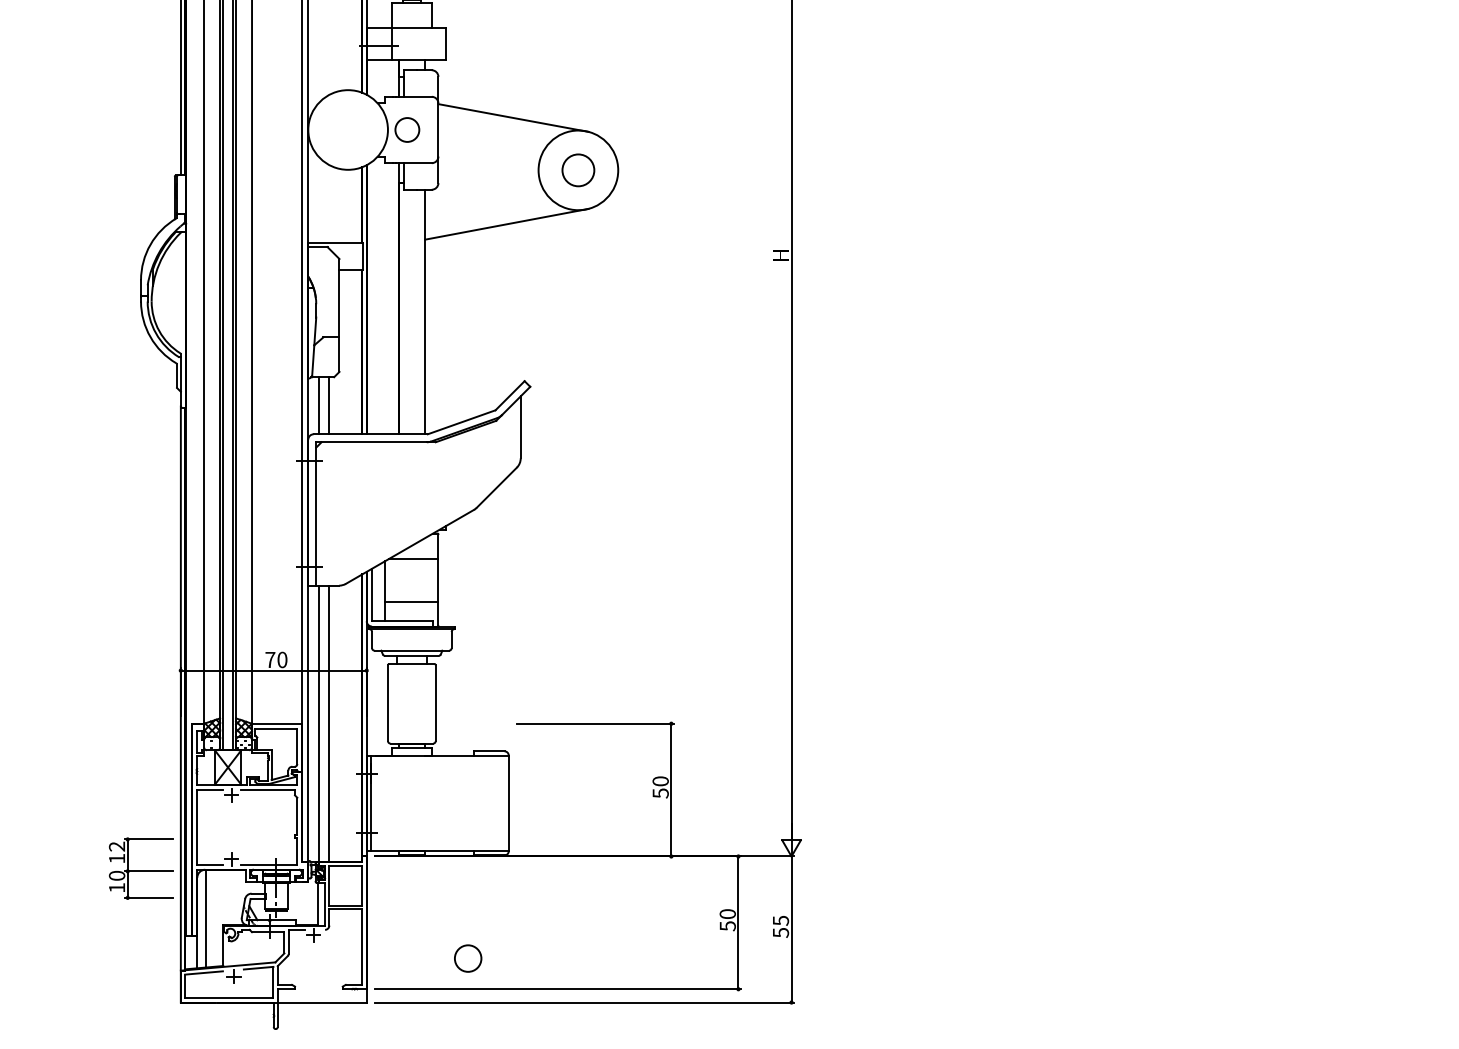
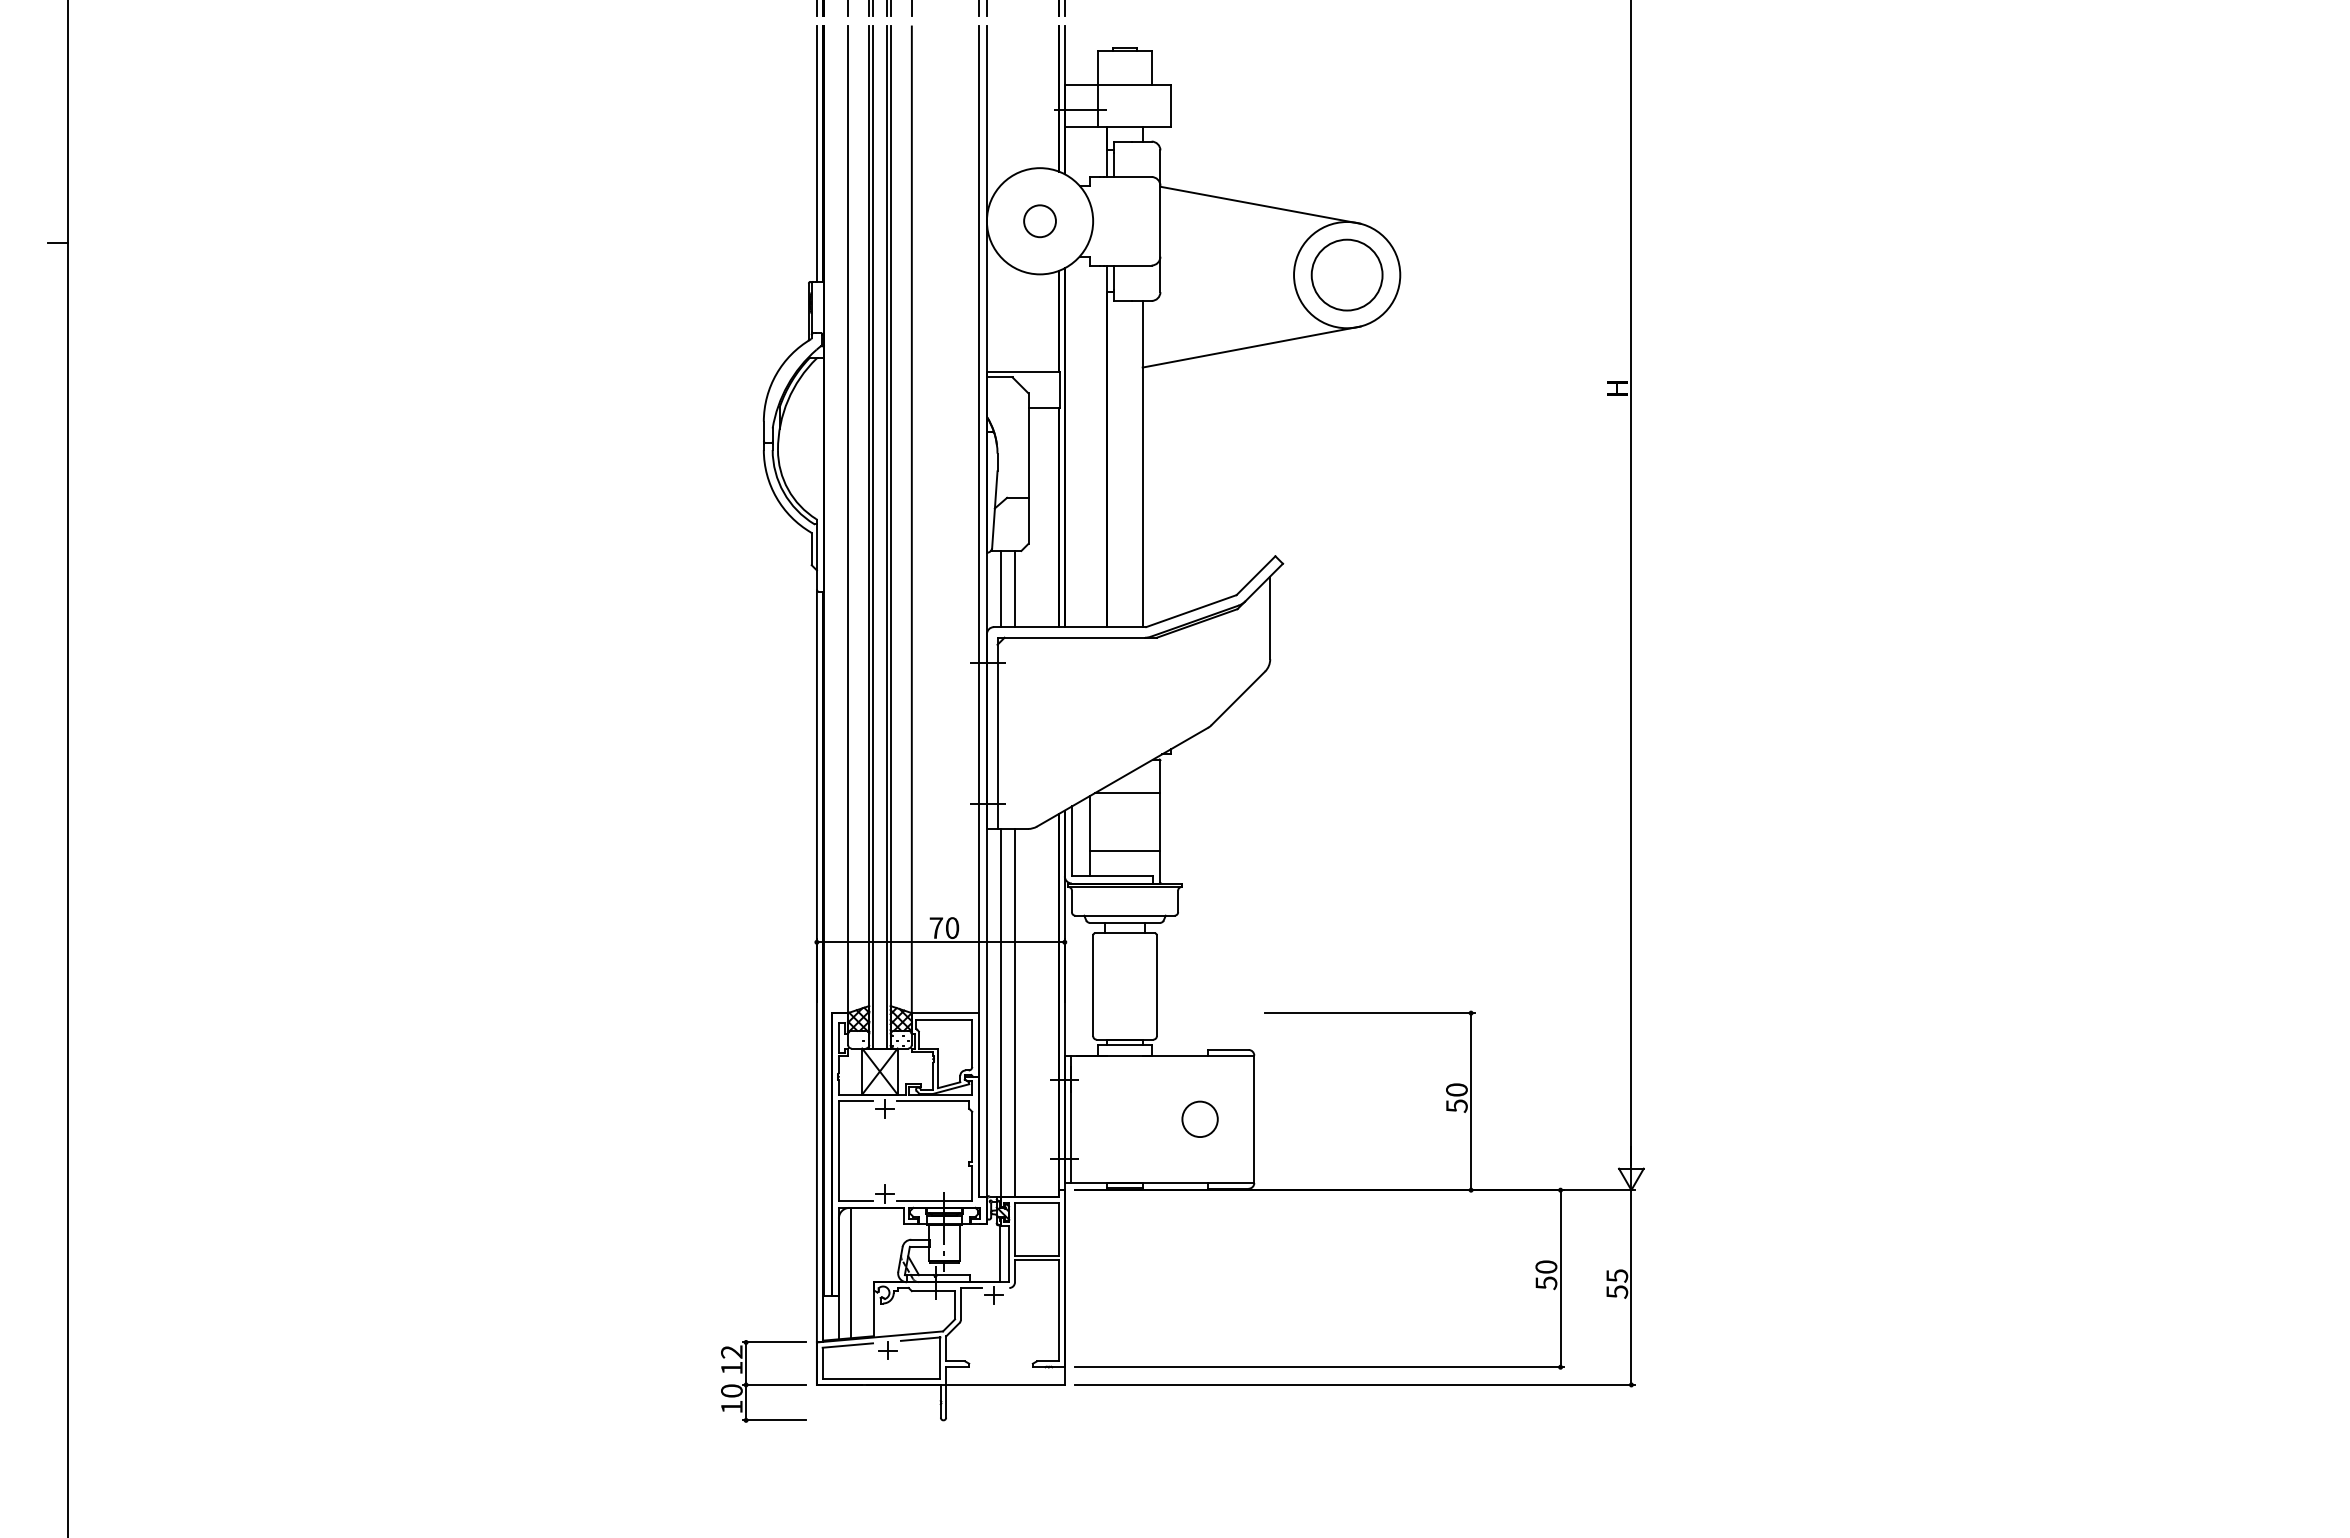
circle: (406, 130) -> (1039, 221), moved
circle: (577, 169) -> (1346, 274), size x1.67
part: (140, 868) -> (763, 1381), moved
circle: (467, 957) -> (1199, 1118), moved

